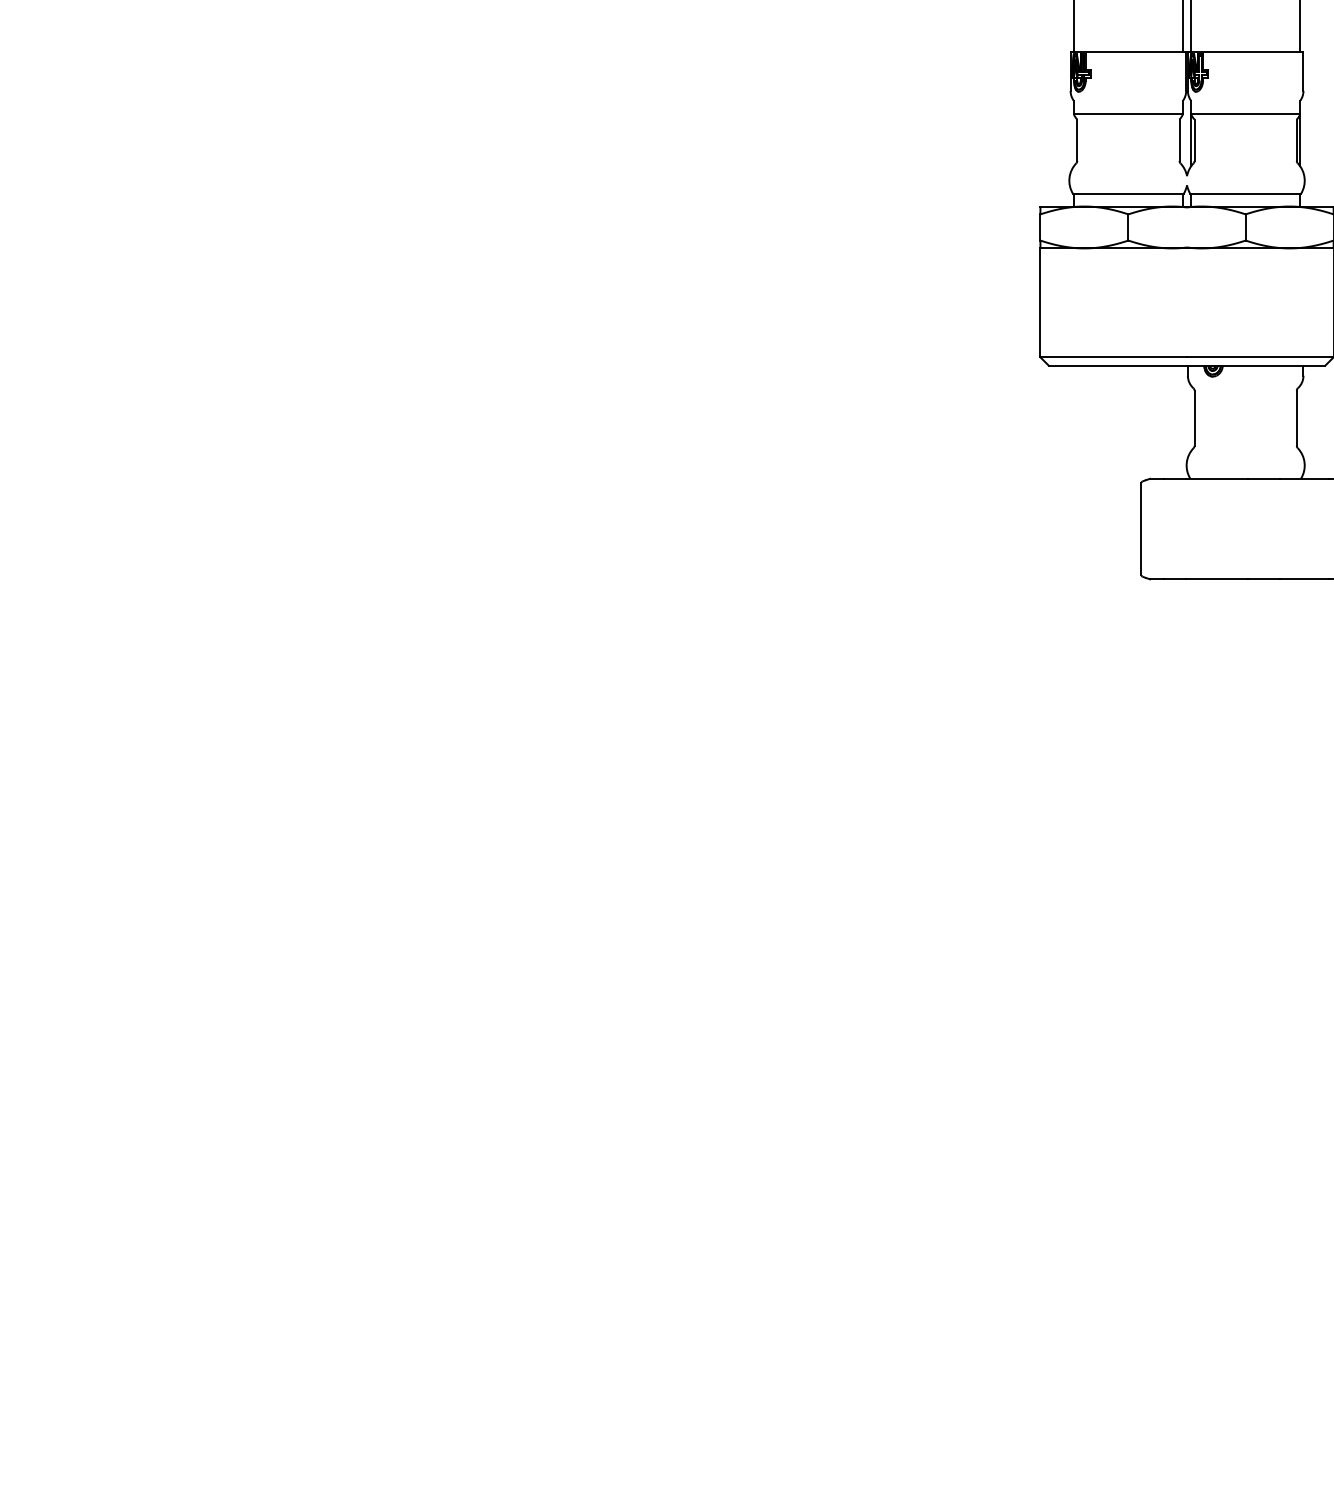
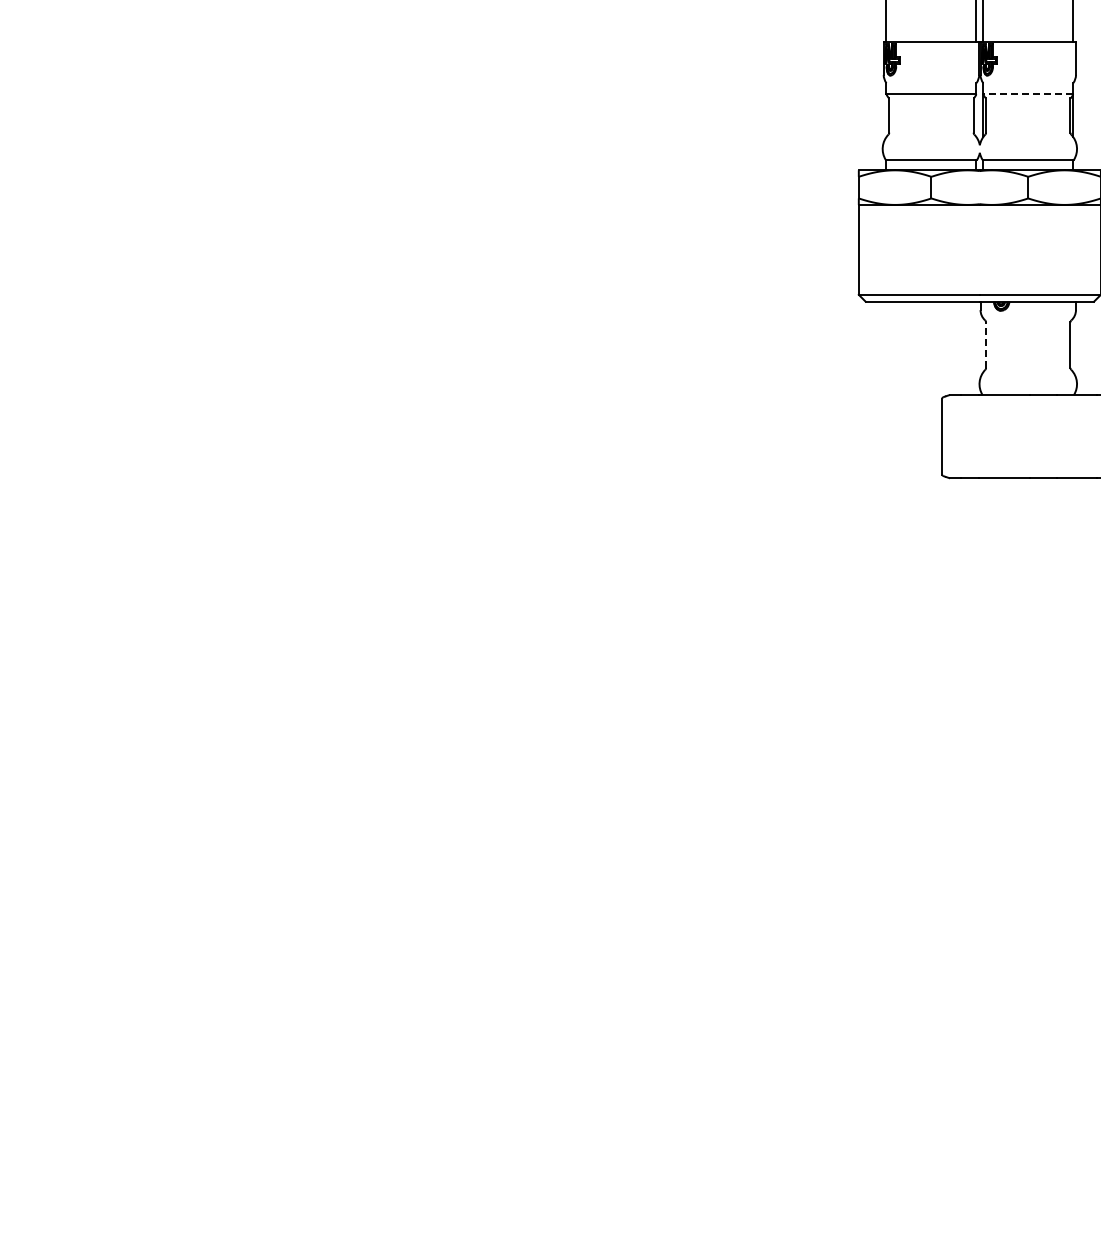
line: (1245, 114) -> (1028, 94), solid -> dashed
line: (1195, 418) -> (986, 345), solid -> dashed

